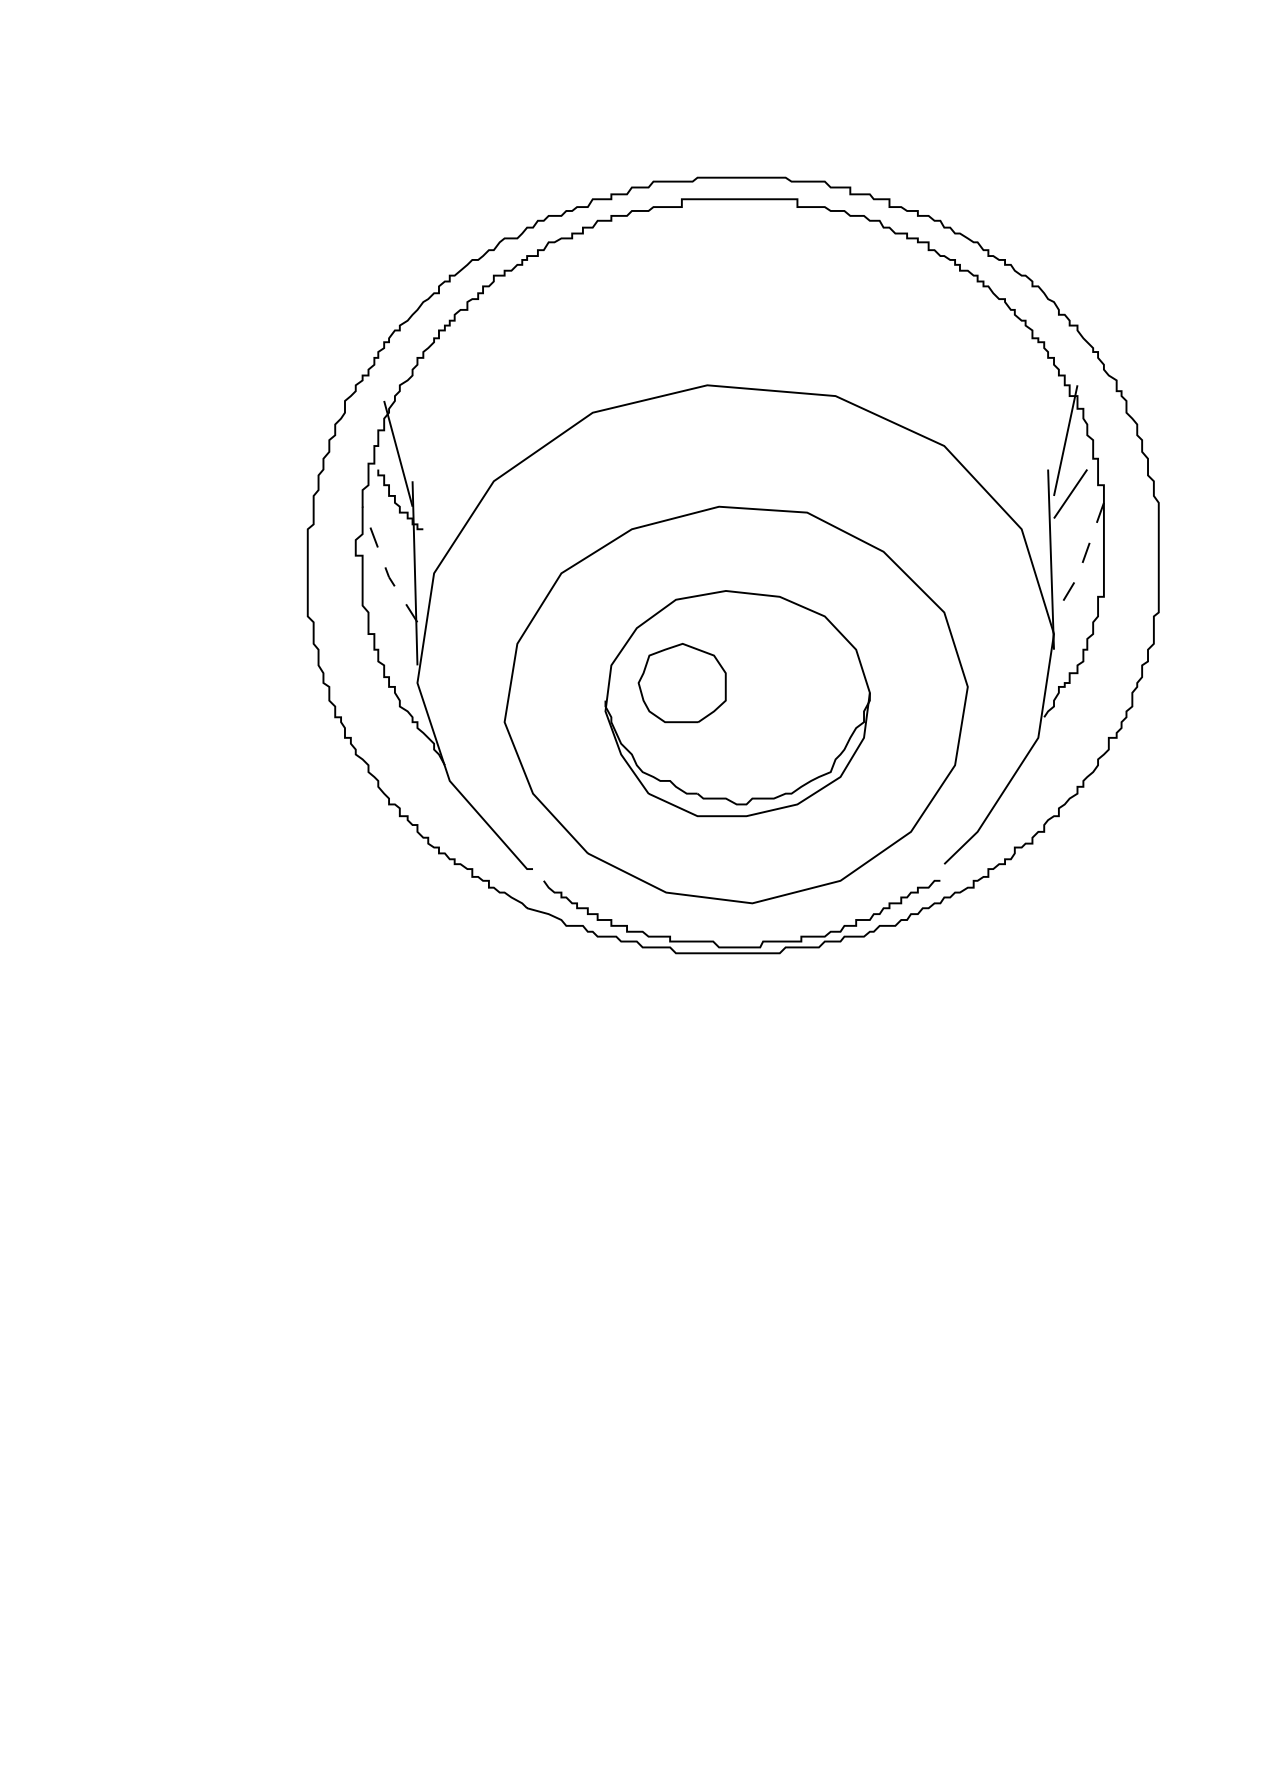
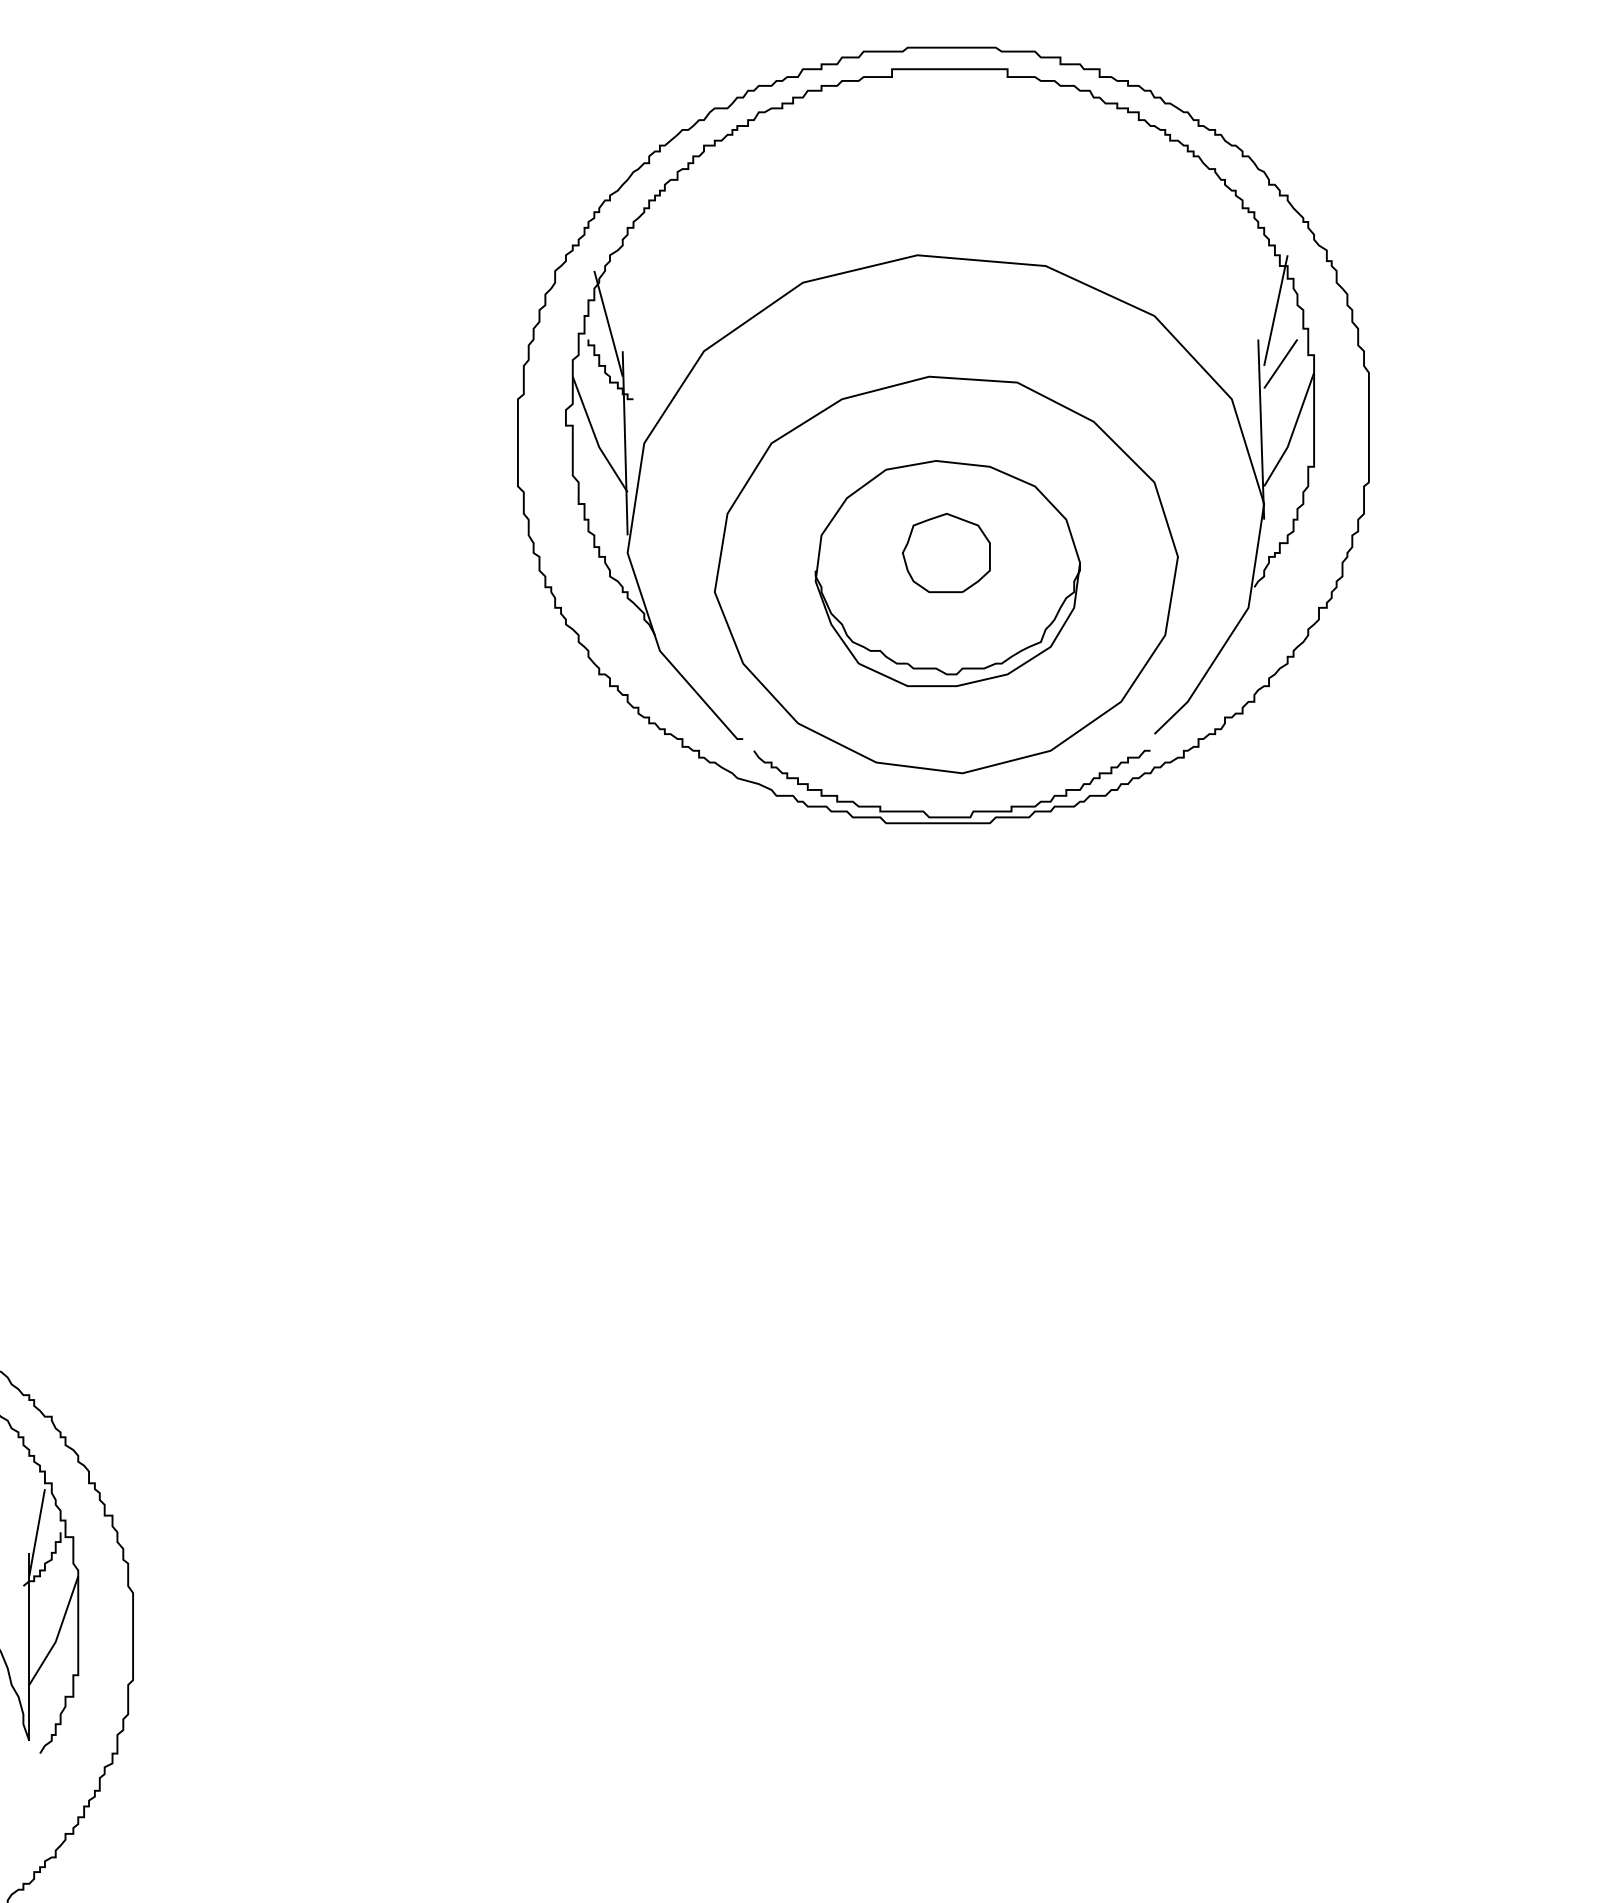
line: (1083, 562) -> (1293, 432), dashed -> solid
line: (385, 567) -> (595, 437), dashed -> solid
part: (682, 682) -> (946, 552), moved

